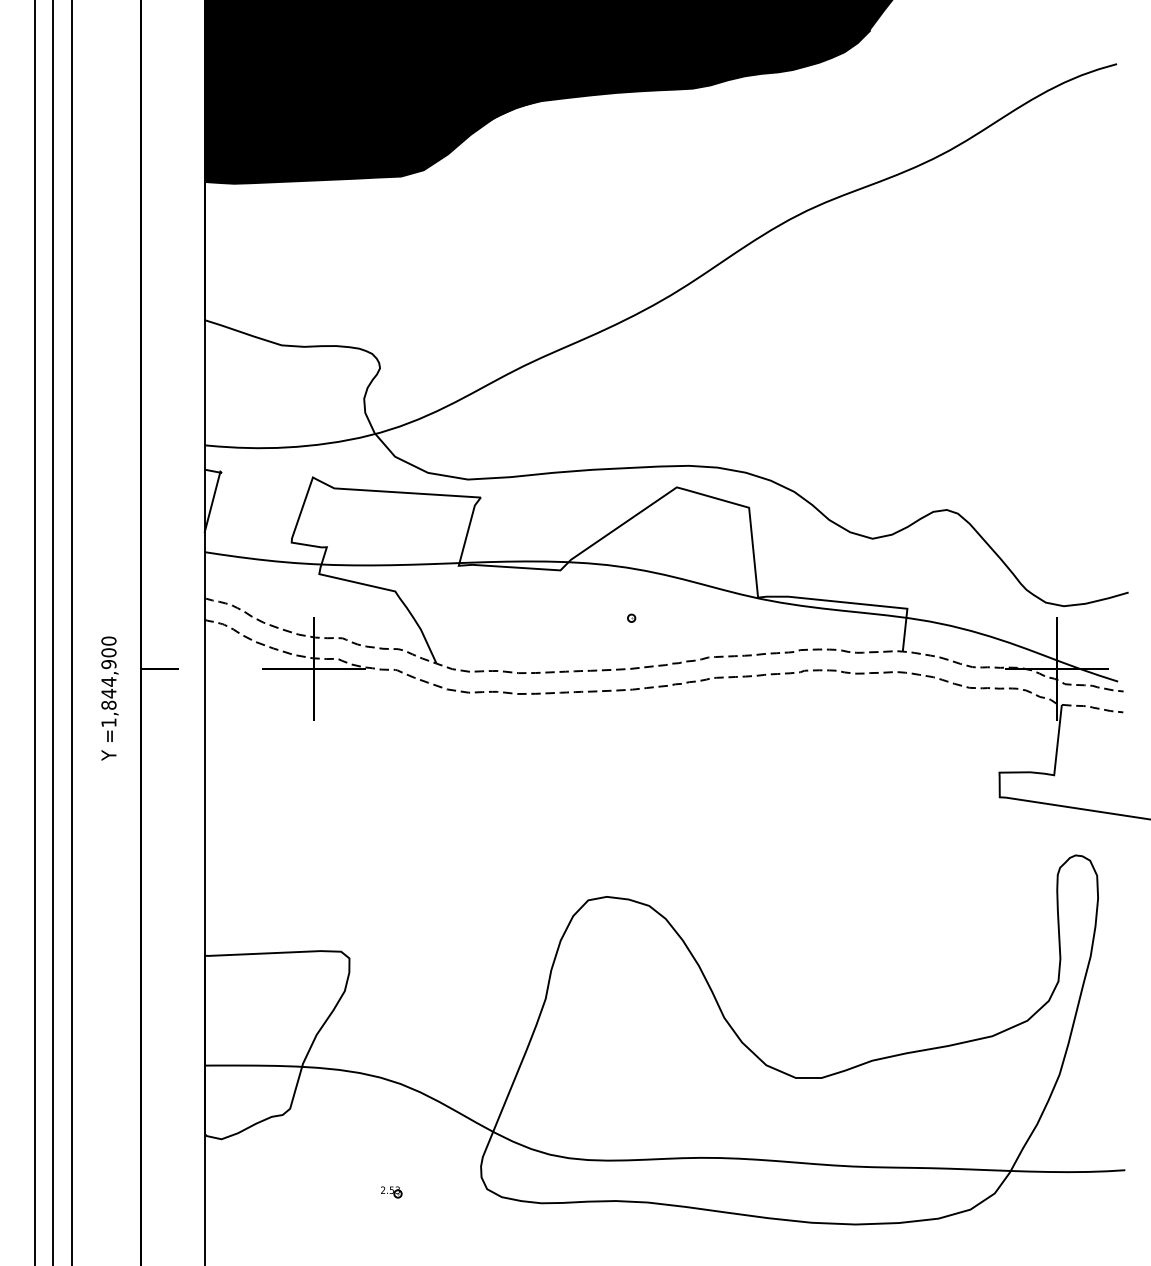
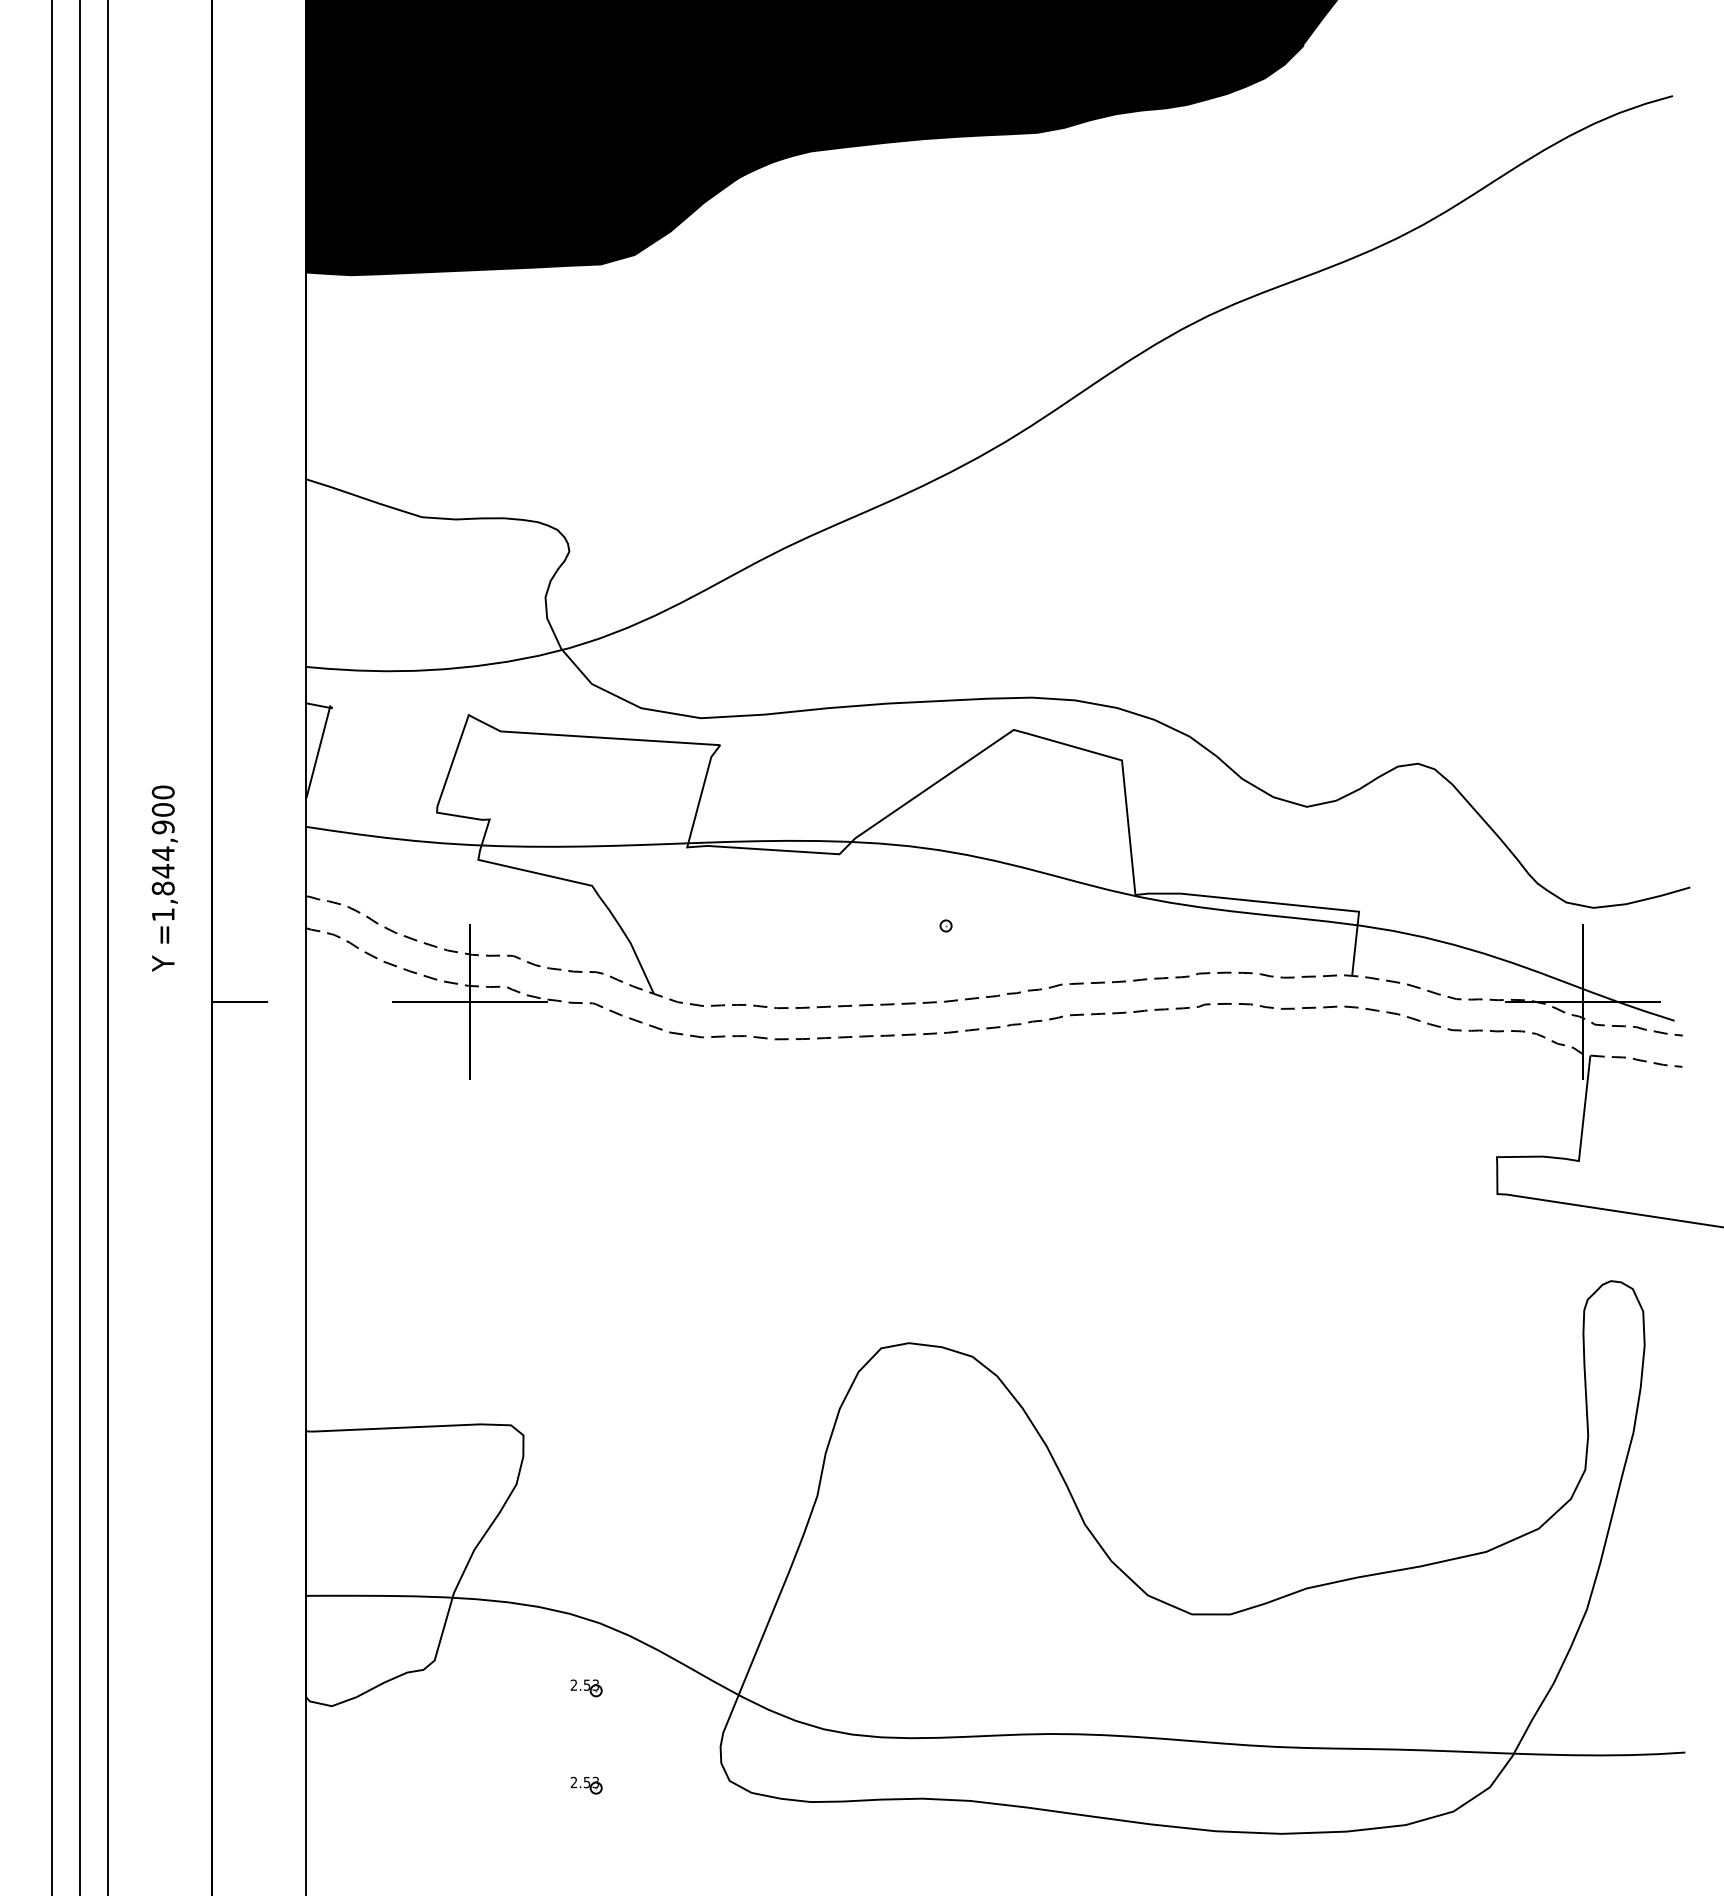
text: (109, 698) -> (164, 878), moved
part: (391, 1127) -> (586, 1688), added

